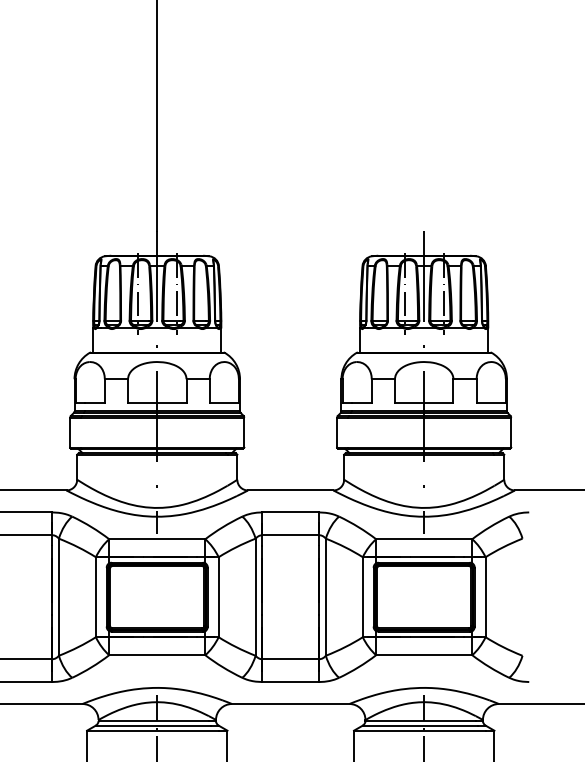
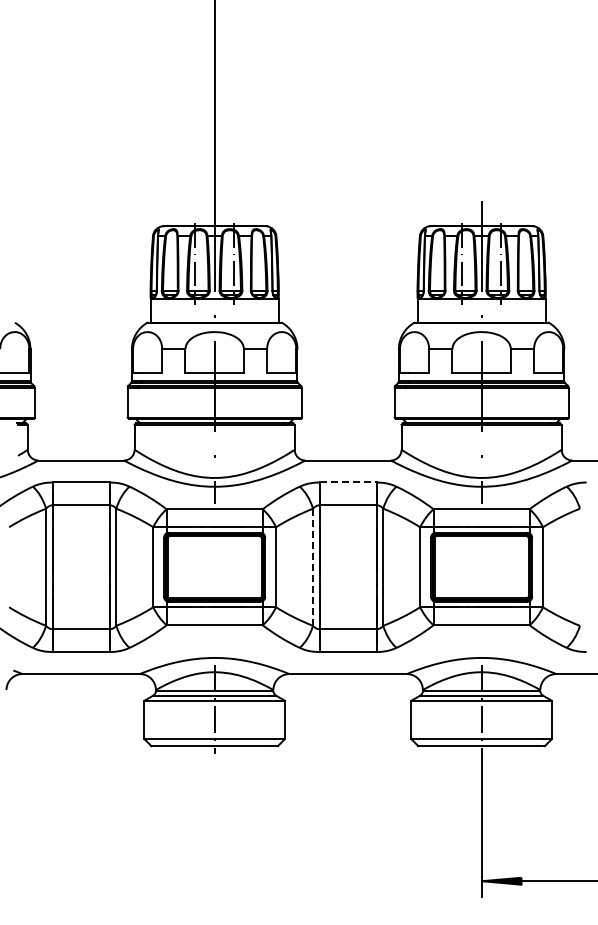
line: (291, 512) -> (348, 482), solid -> dashed
line: (256, 597) -> (313, 567), solid -> dashed

